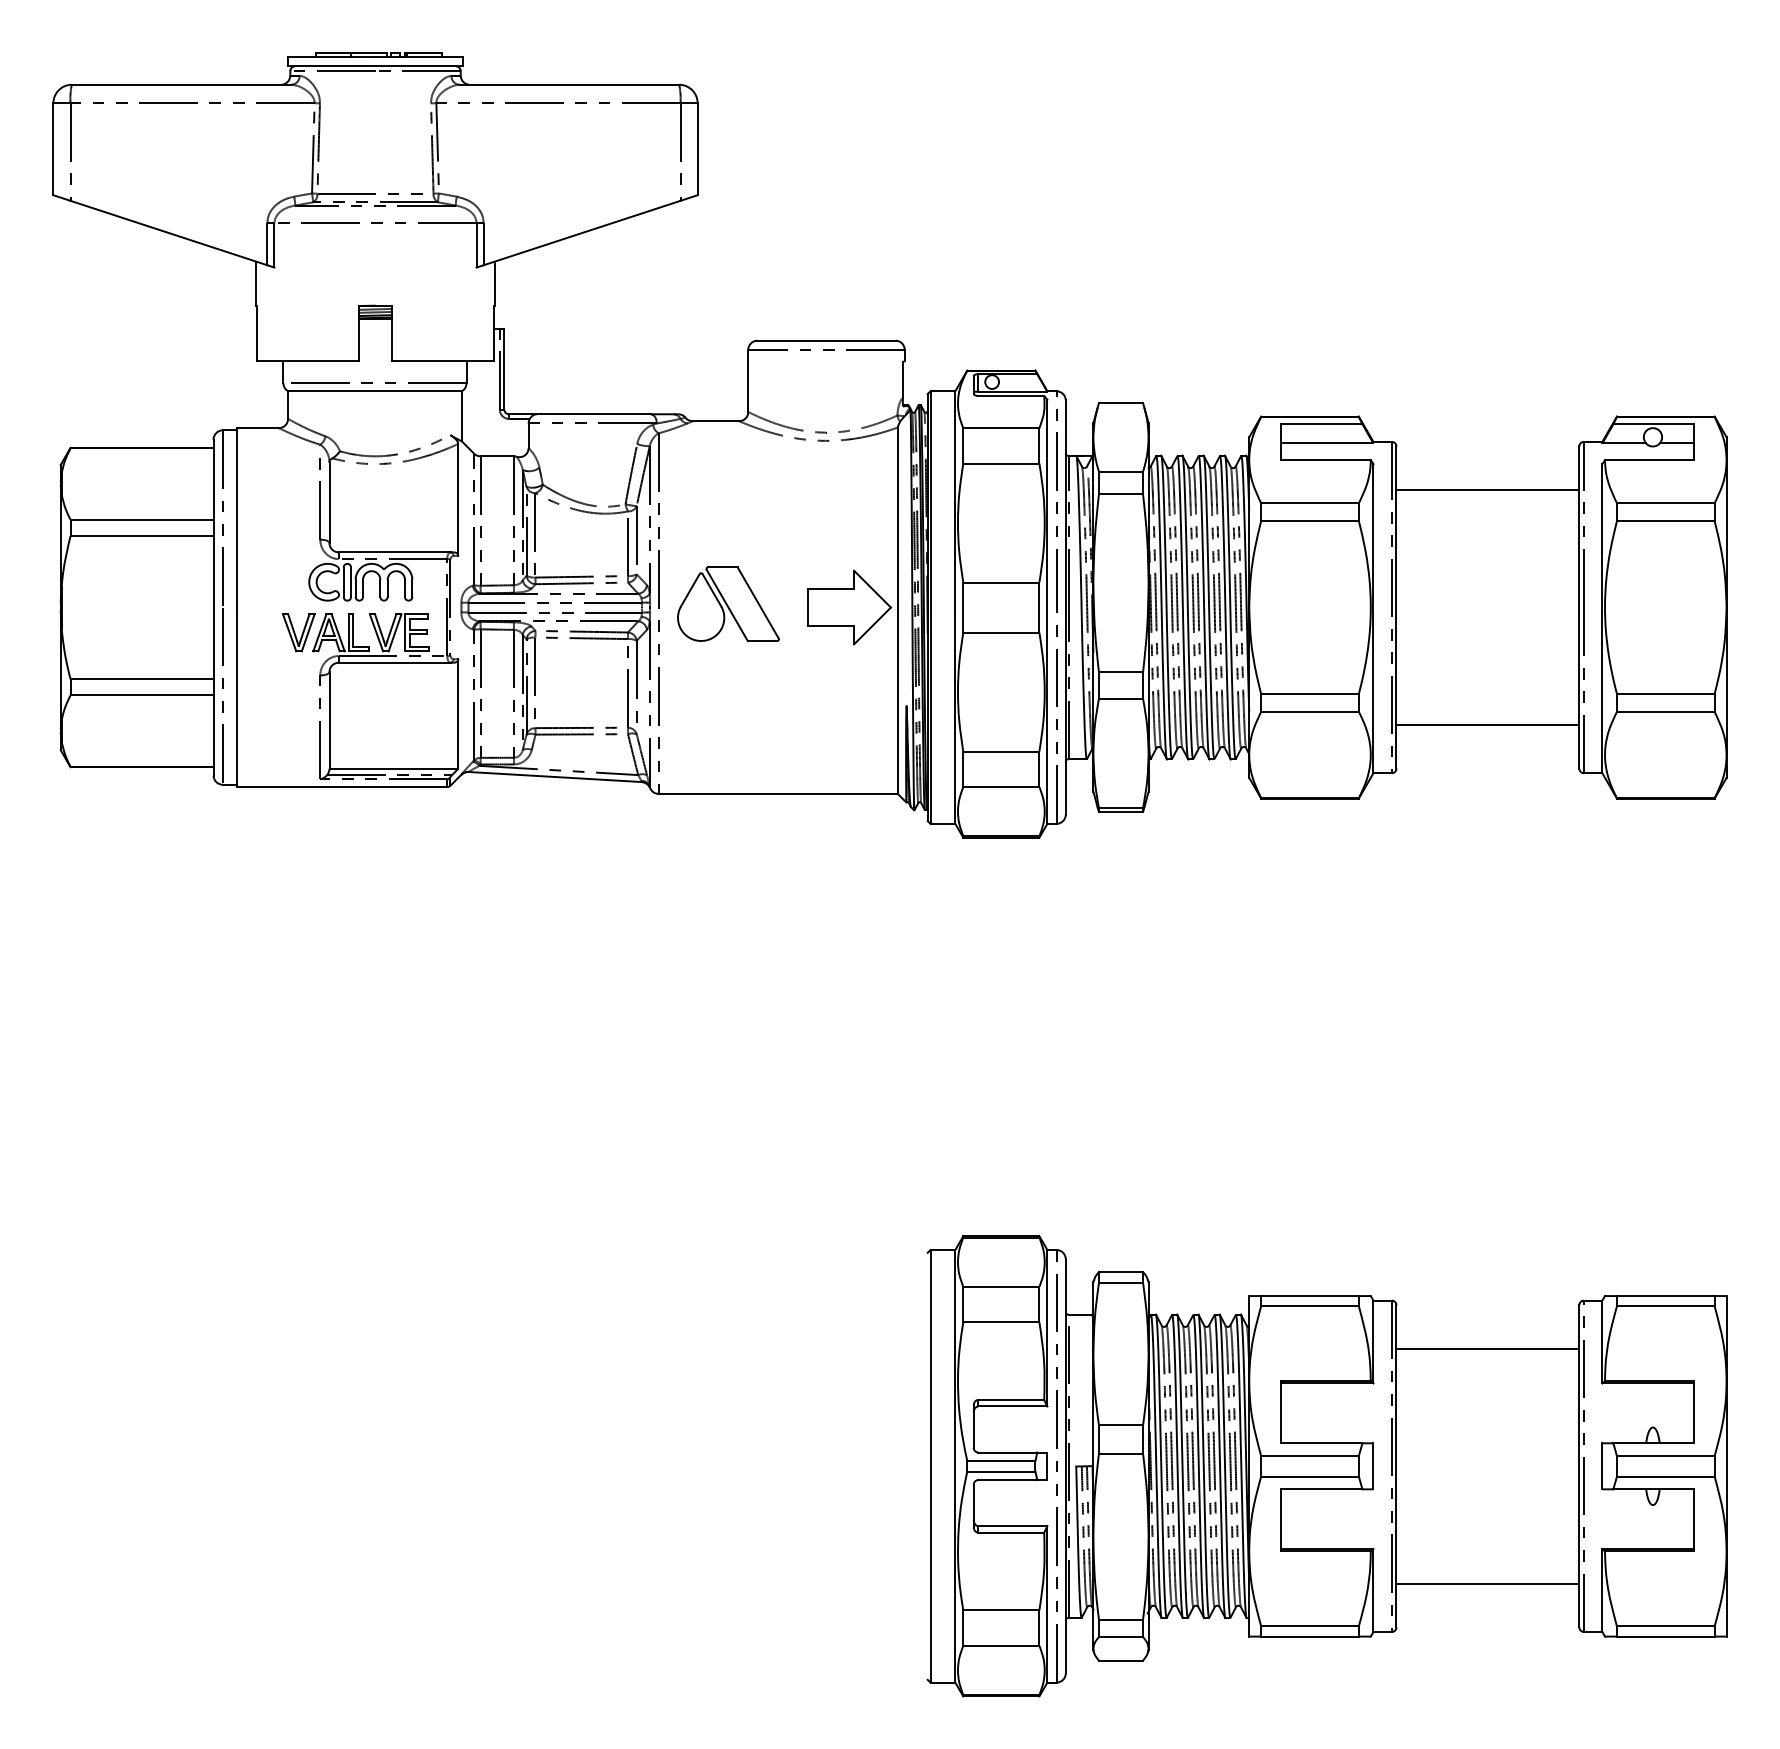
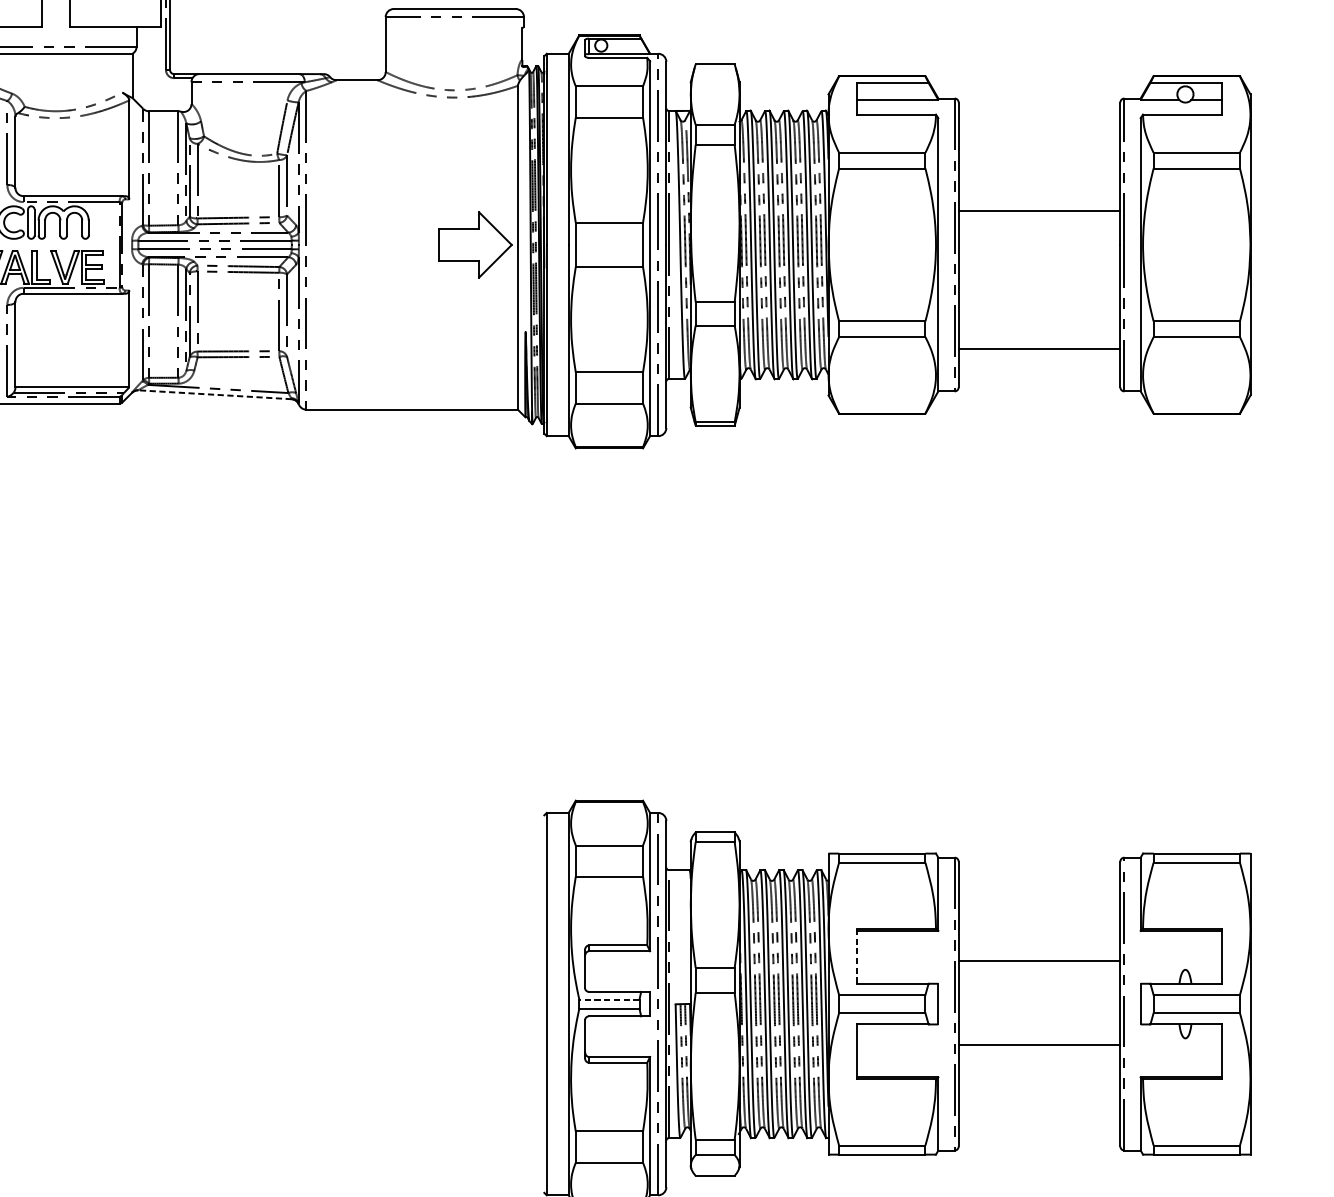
line: (1487, 490) -> (1039, 211), moved
part: (728, 603) -> (368, 241), removed
line: (555, 777) -> (215, 395), solid -> dashed
line: (1487, 1348) -> (1039, 960), moved
line: (1281, 1412) -> (857, 956), solid -> dashed
line: (1000, 1461) -> (608, 999), solid -> dashed
line: (1487, 1583) -> (1039, 1044), moved

